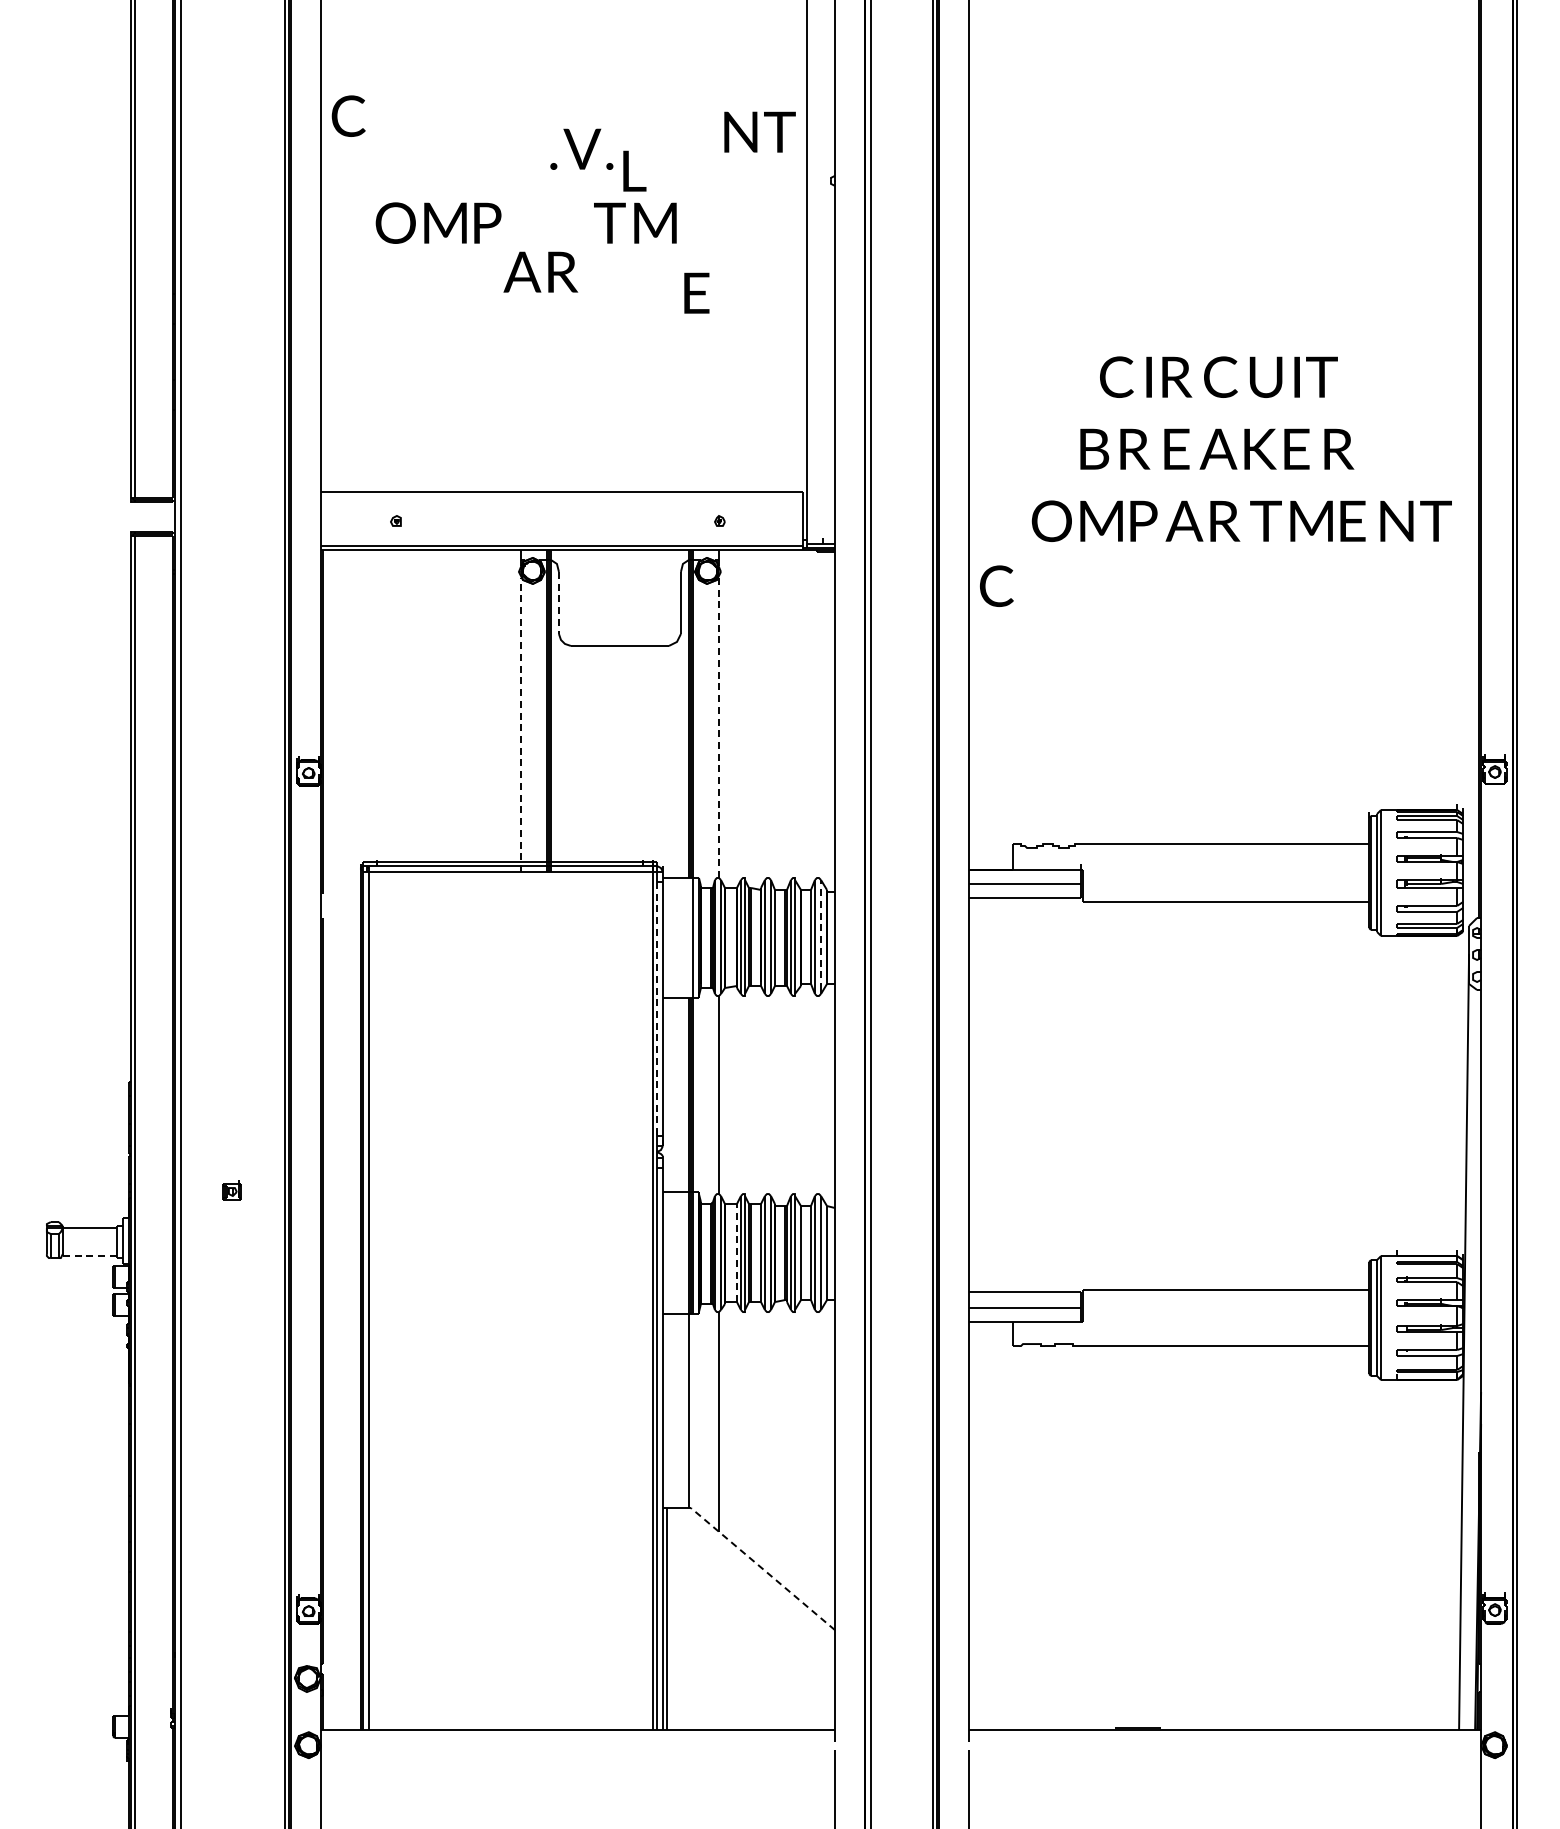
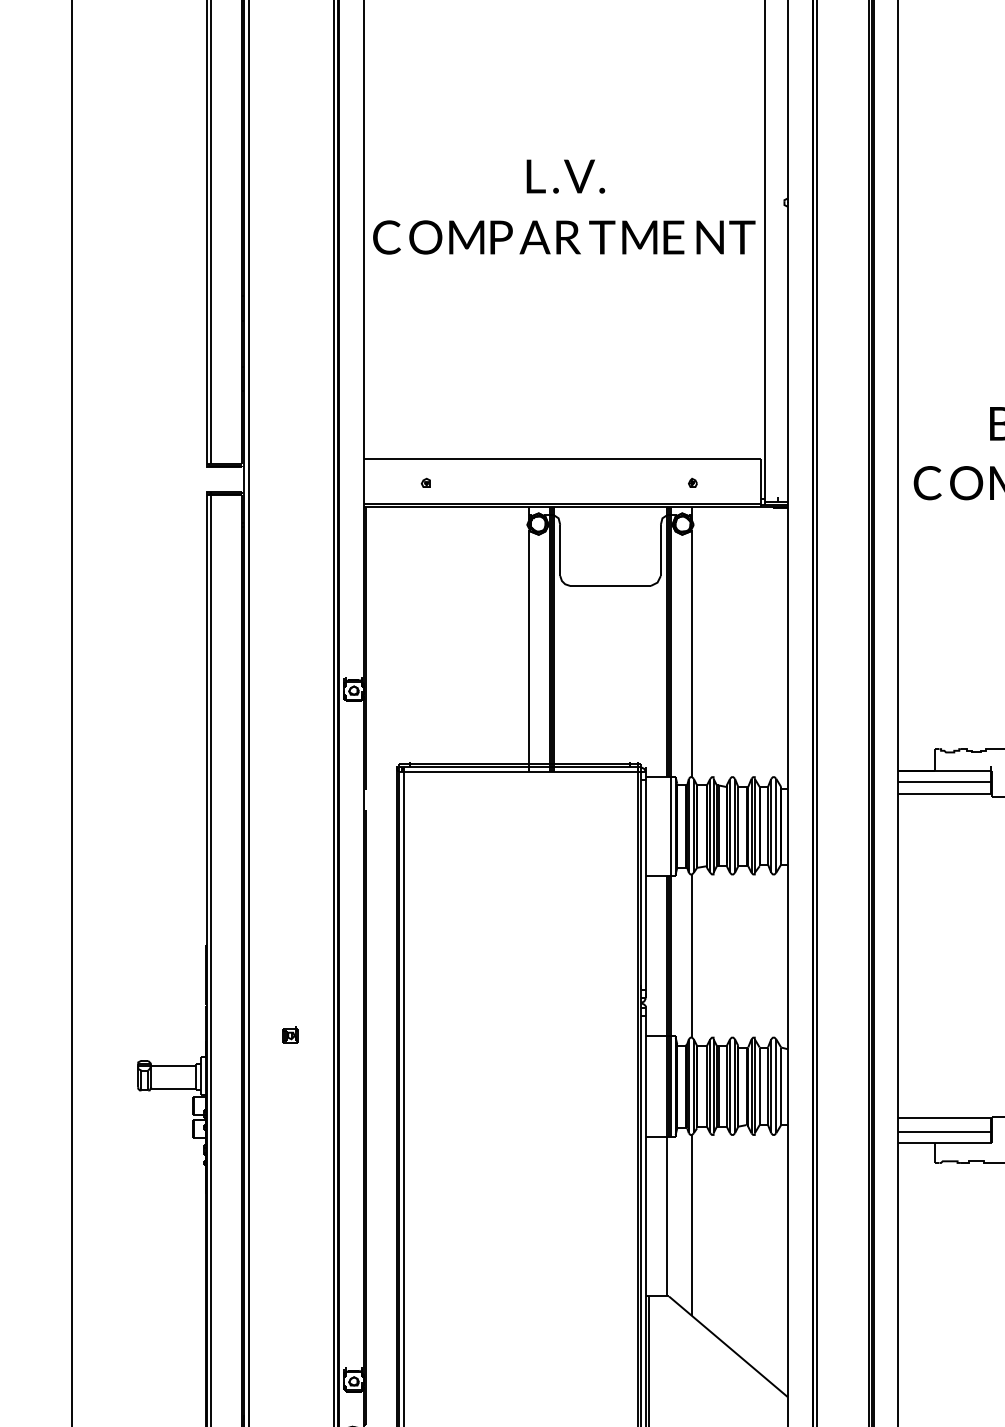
text: (348, 115) -> (386, 236), moved
text: (759, 131) -> (725, 236), moved
text: (634, 170) -> (535, 175), moved
text: (540, 271) -> (549, 236), moved
text: (696, 292) -> (673, 236), moved
text: (996, 585) -> (927, 482), moved
line: (558, 603) -> (559, 550), dashed -> solid
line: (520, 724) -> (528, 650), dashed -> solid
line: (718, 727) -> (691, 653), dashed -> solid
line: (821, 934) -> (776, 823), dashed -> solid
line: (657, 1009) -> (641, 885), dashed -> solid
line: (736, 1253) -> (706, 1086), dashed -> solid
line: (90, 1256) -> (174, 1089), dashed -> solid
line: (762, 1568) -> (728, 1346), dashed -> solid

